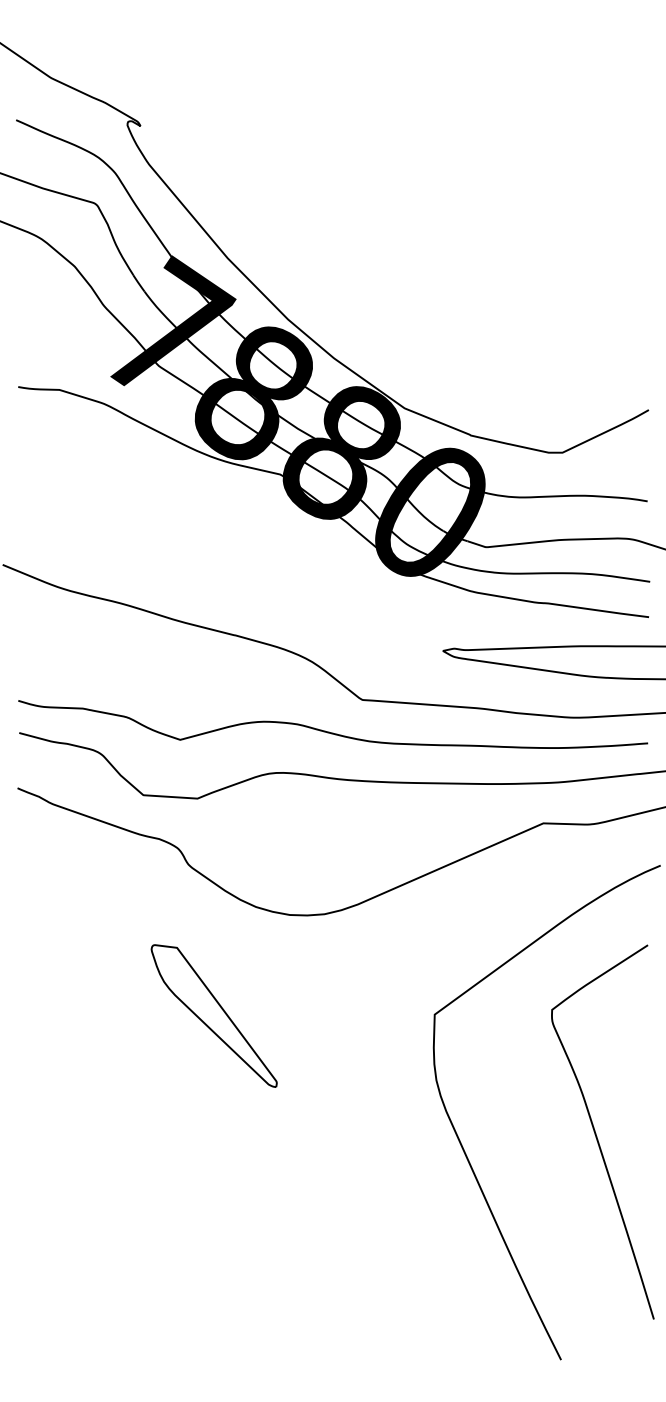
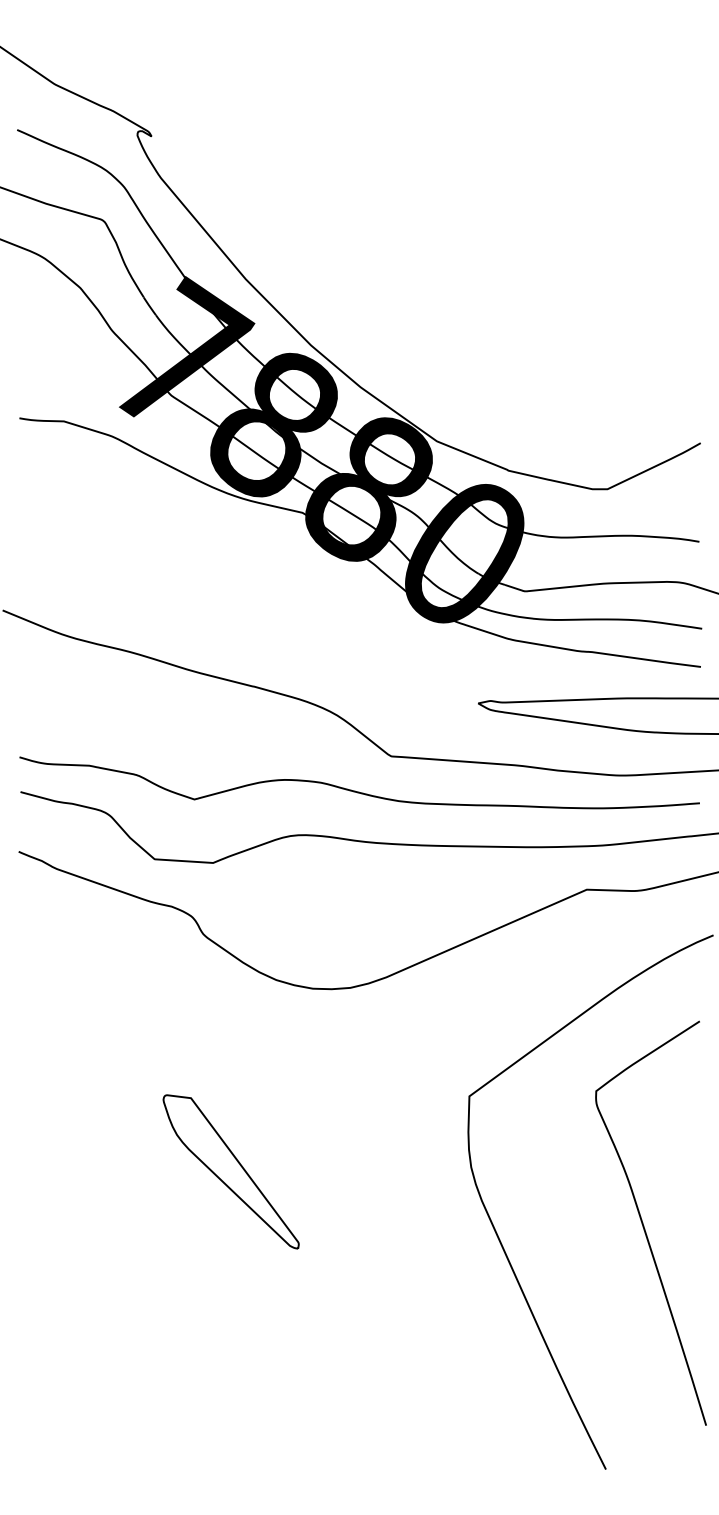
part: (213, 1015) -> (230, 1171), moved

